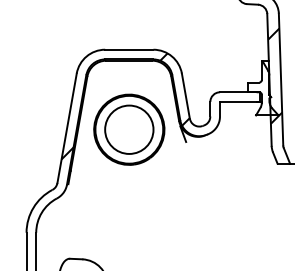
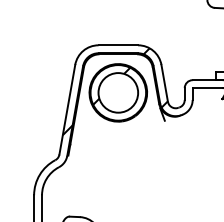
part: (129, 129) -> (118, 92), moved

